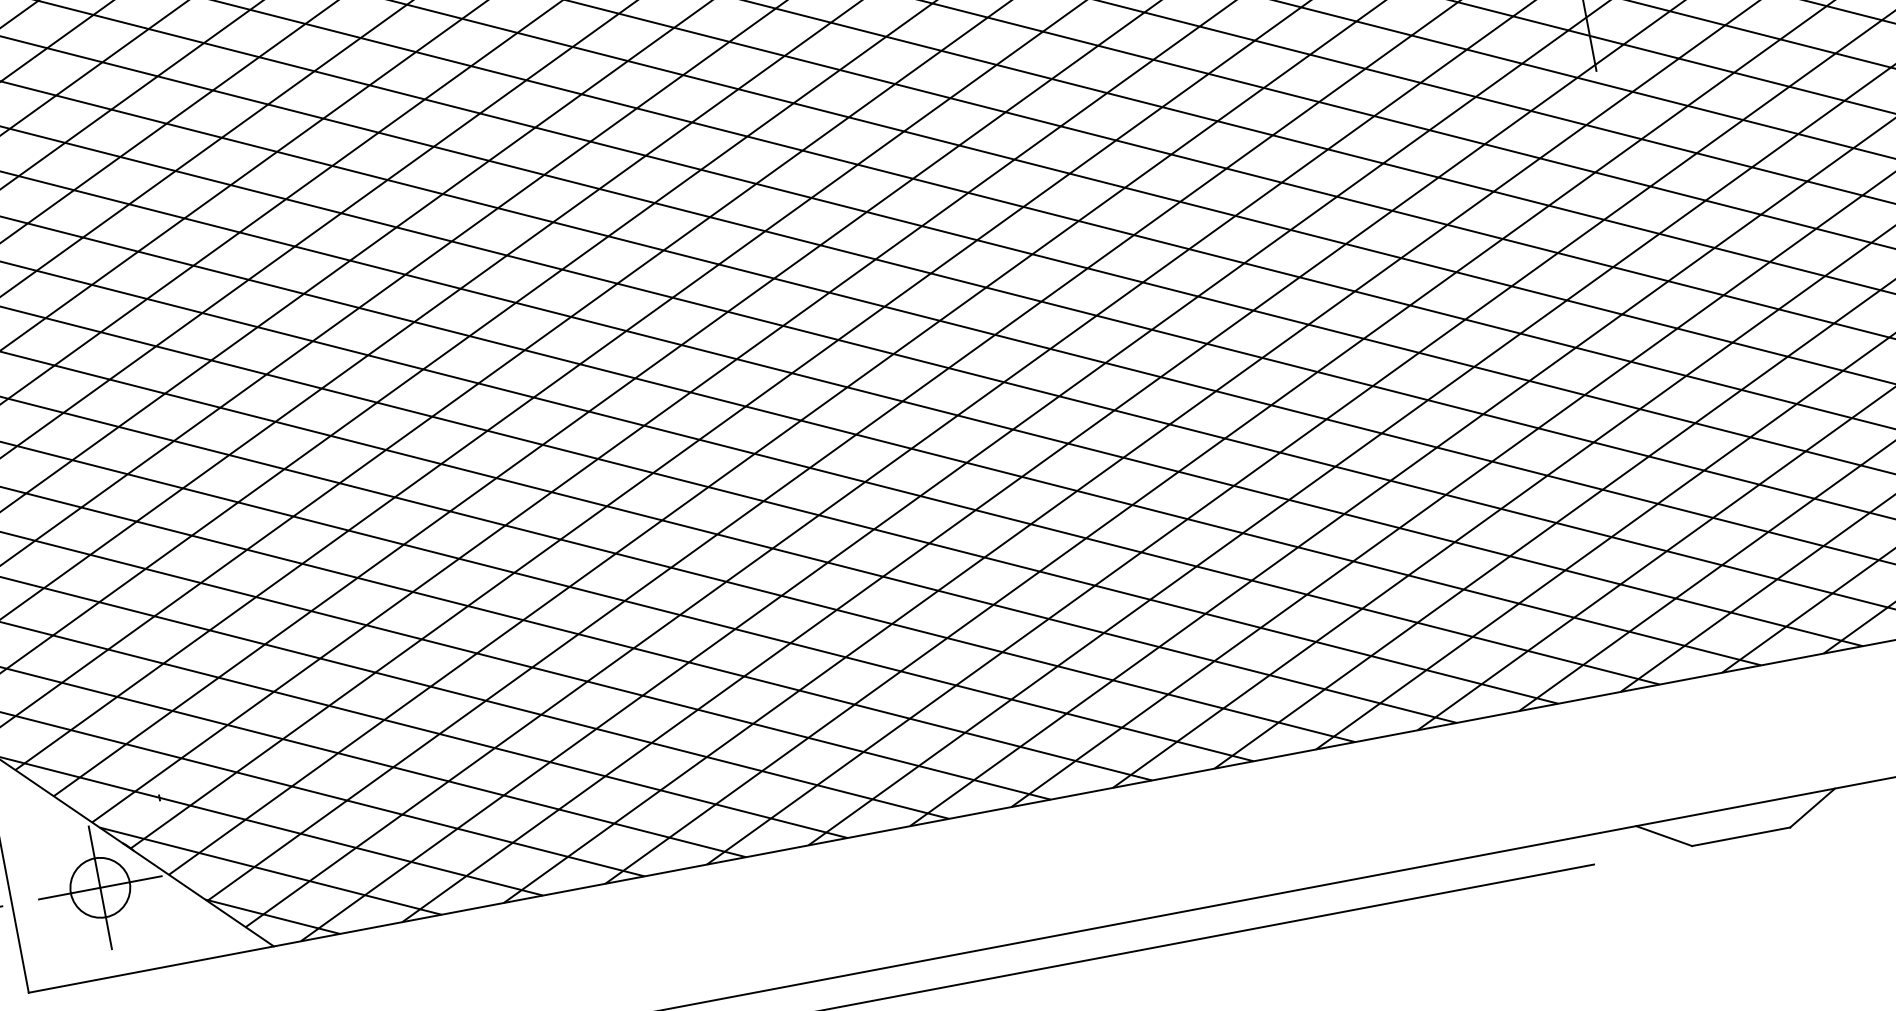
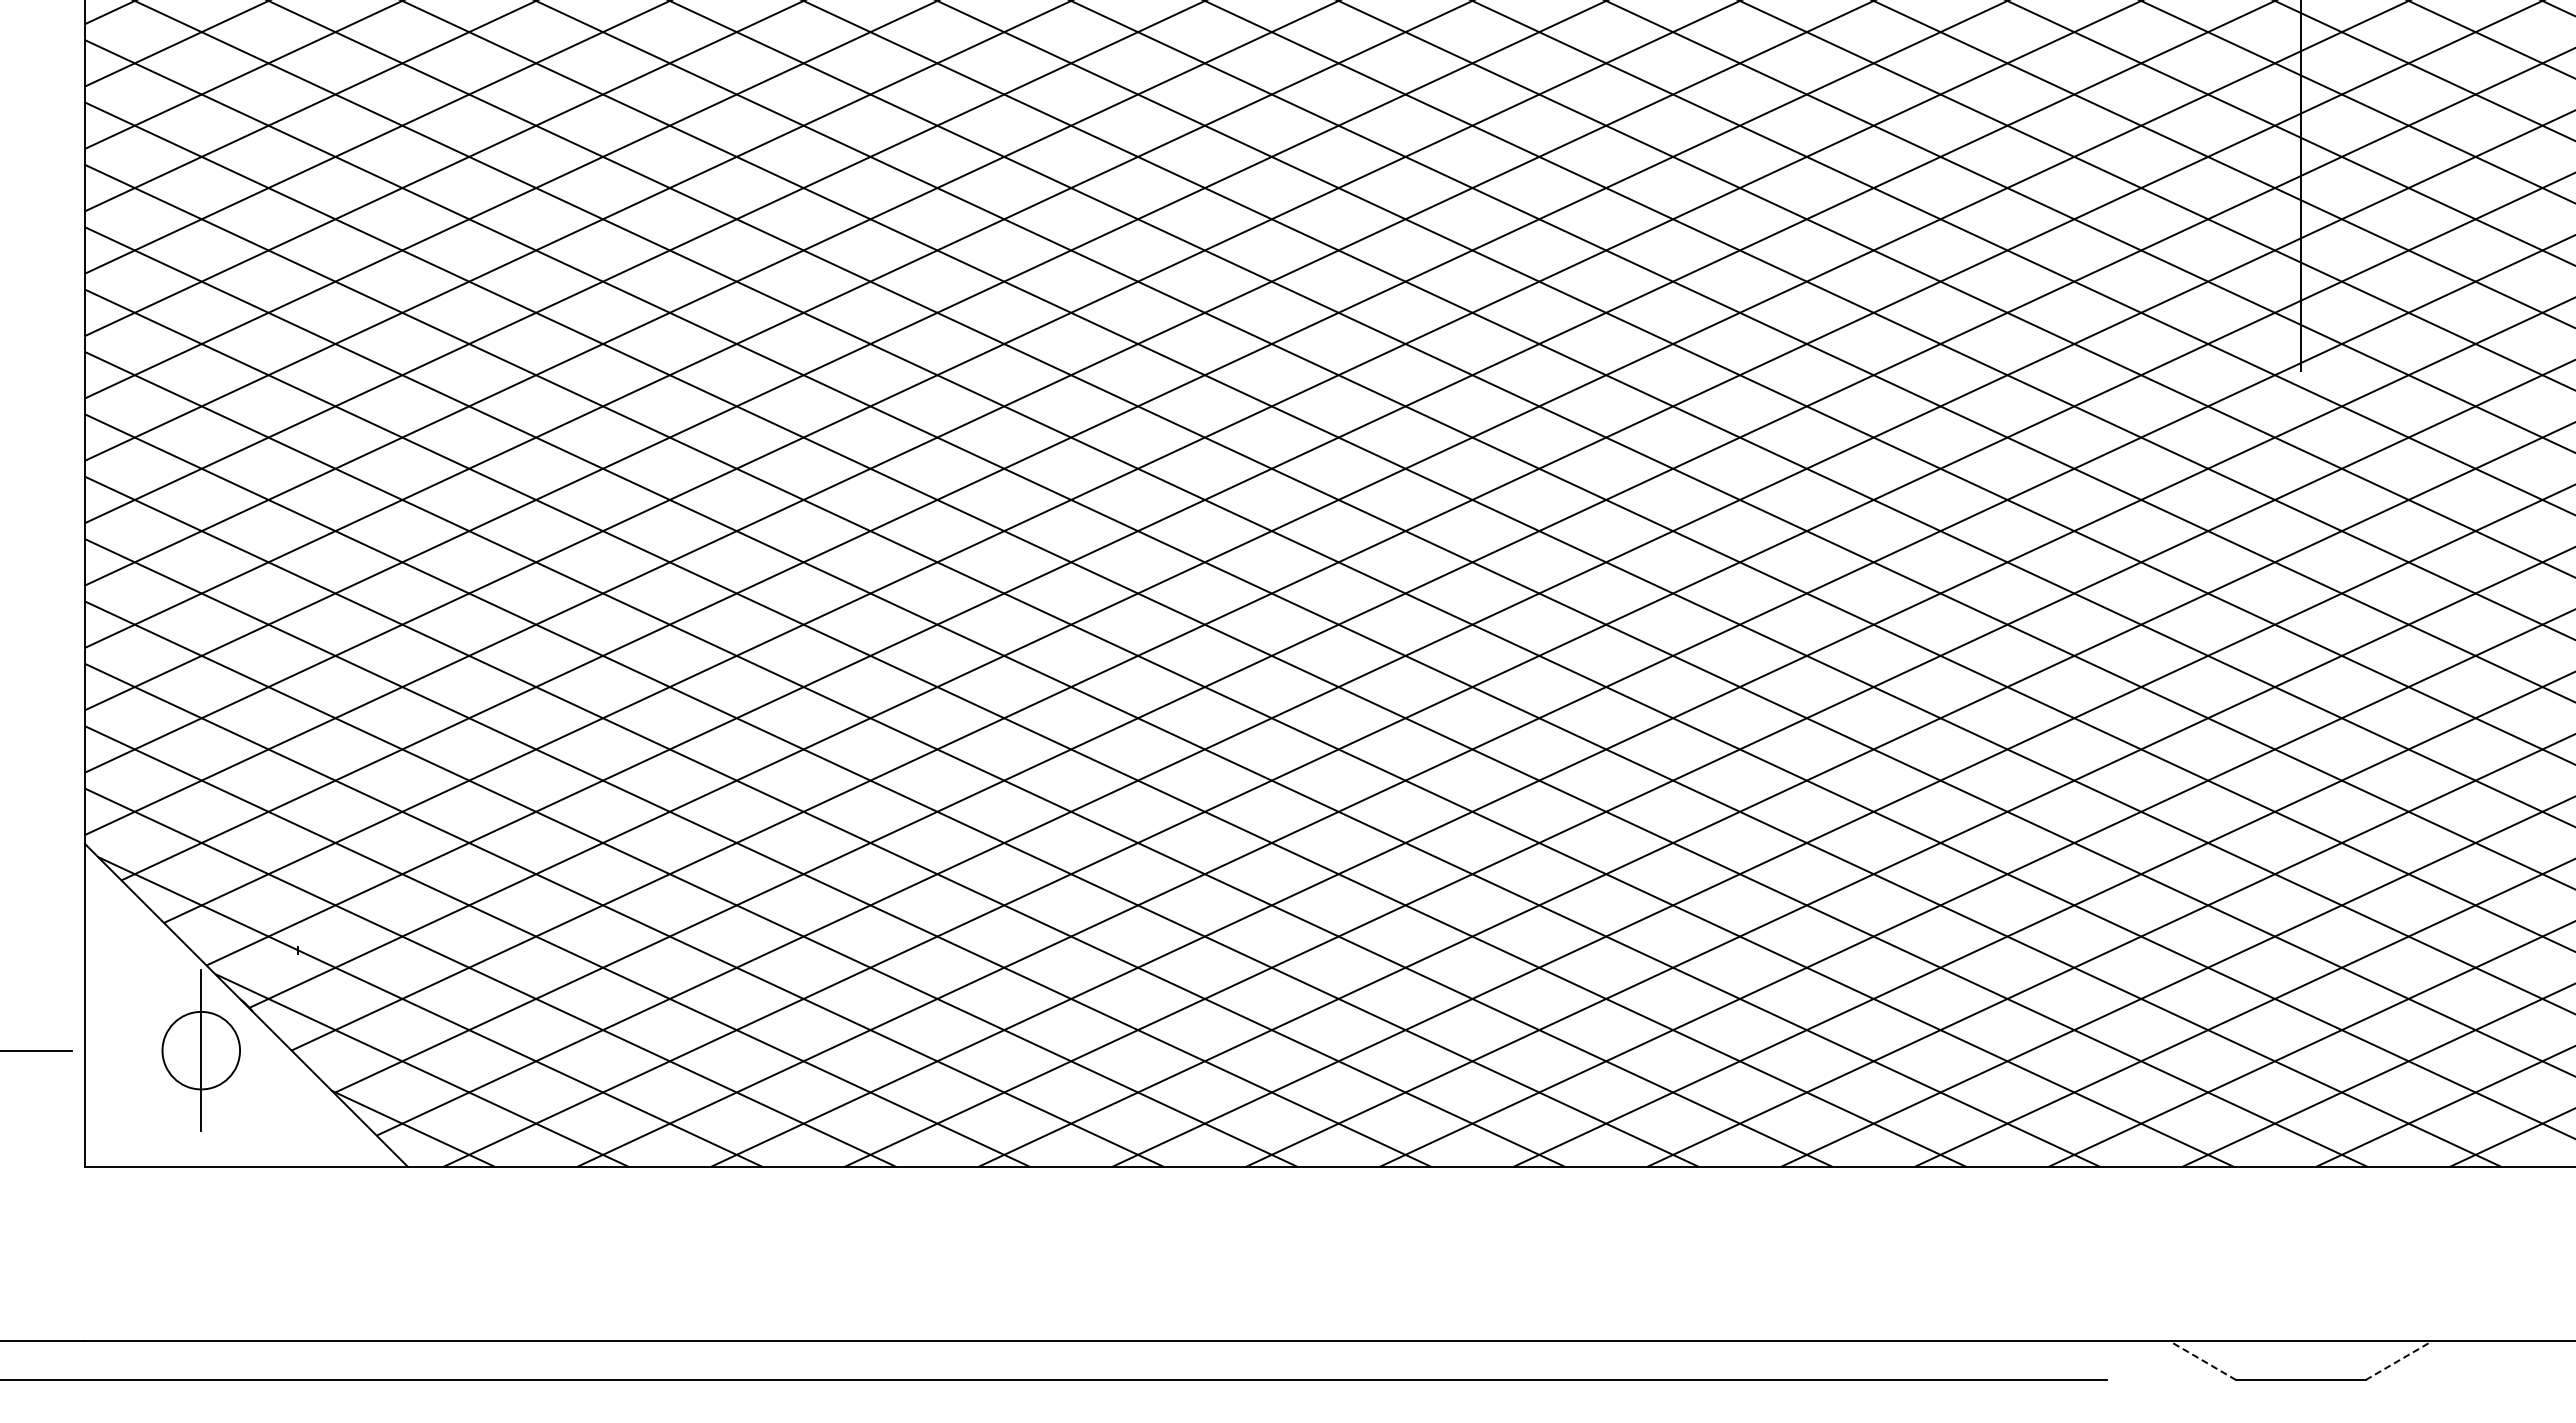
line: (1813, 807) -> (2399, 1360), solid -> dashed
line: (1663, 835) -> (2202, 1360), solid -> dashed
line: (100, 887) -> (201, 1050), removed

